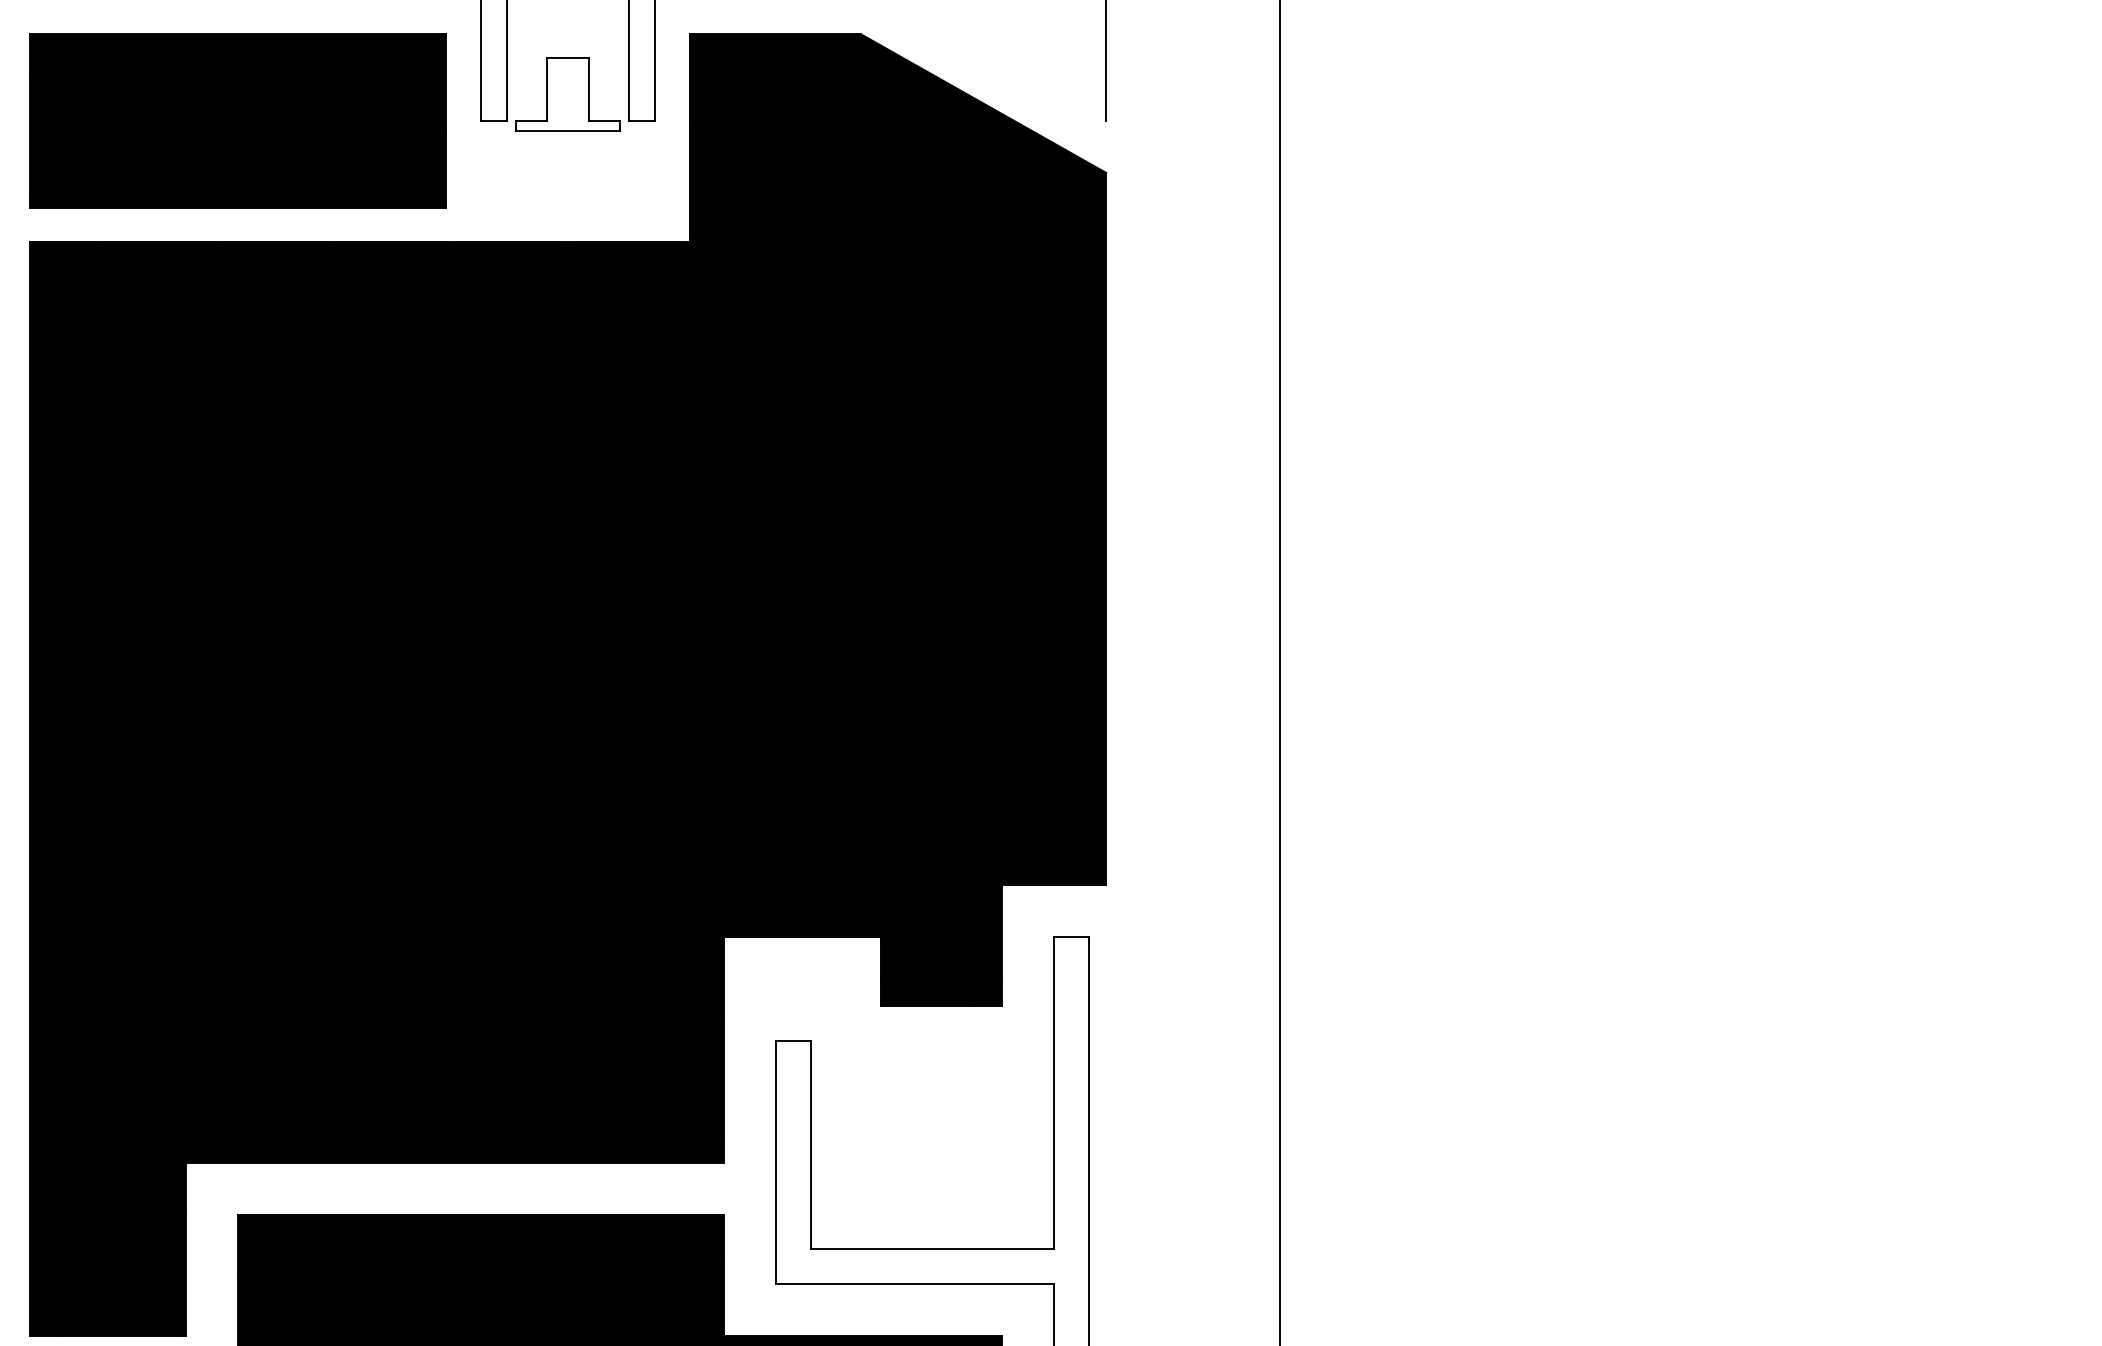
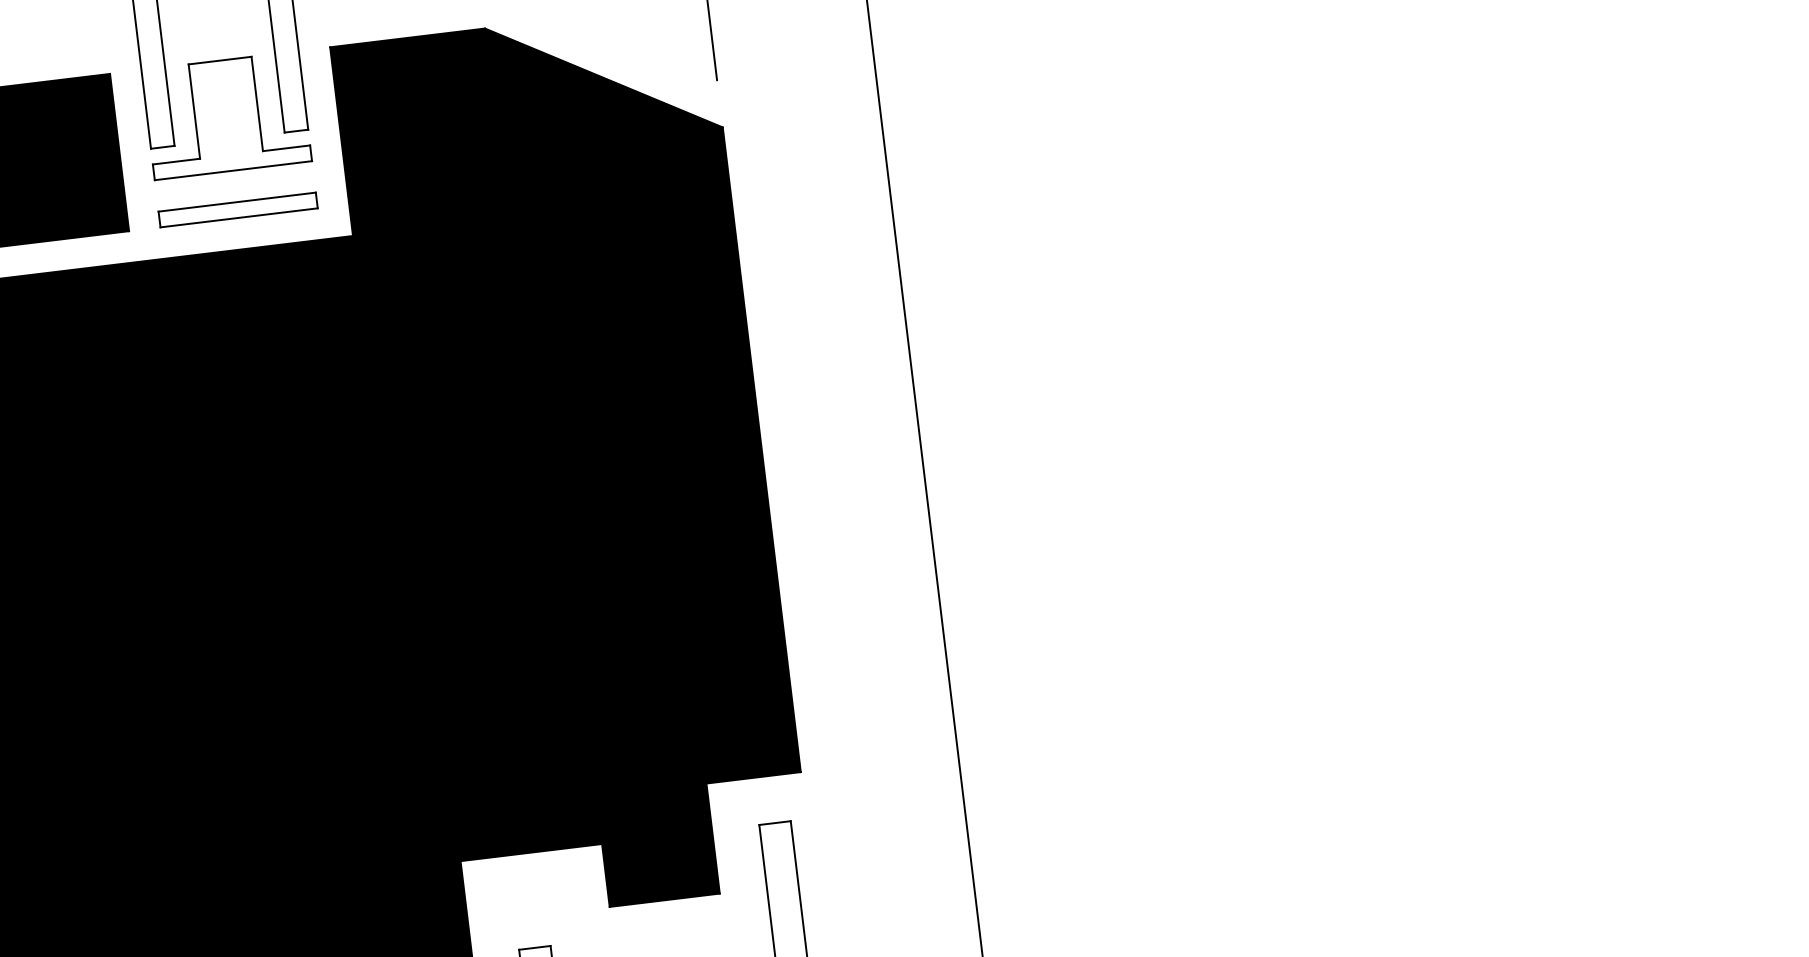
part: (567, 94) -> (226, 115), size x1.67
part: (567, 198) -> (237, 209), added

